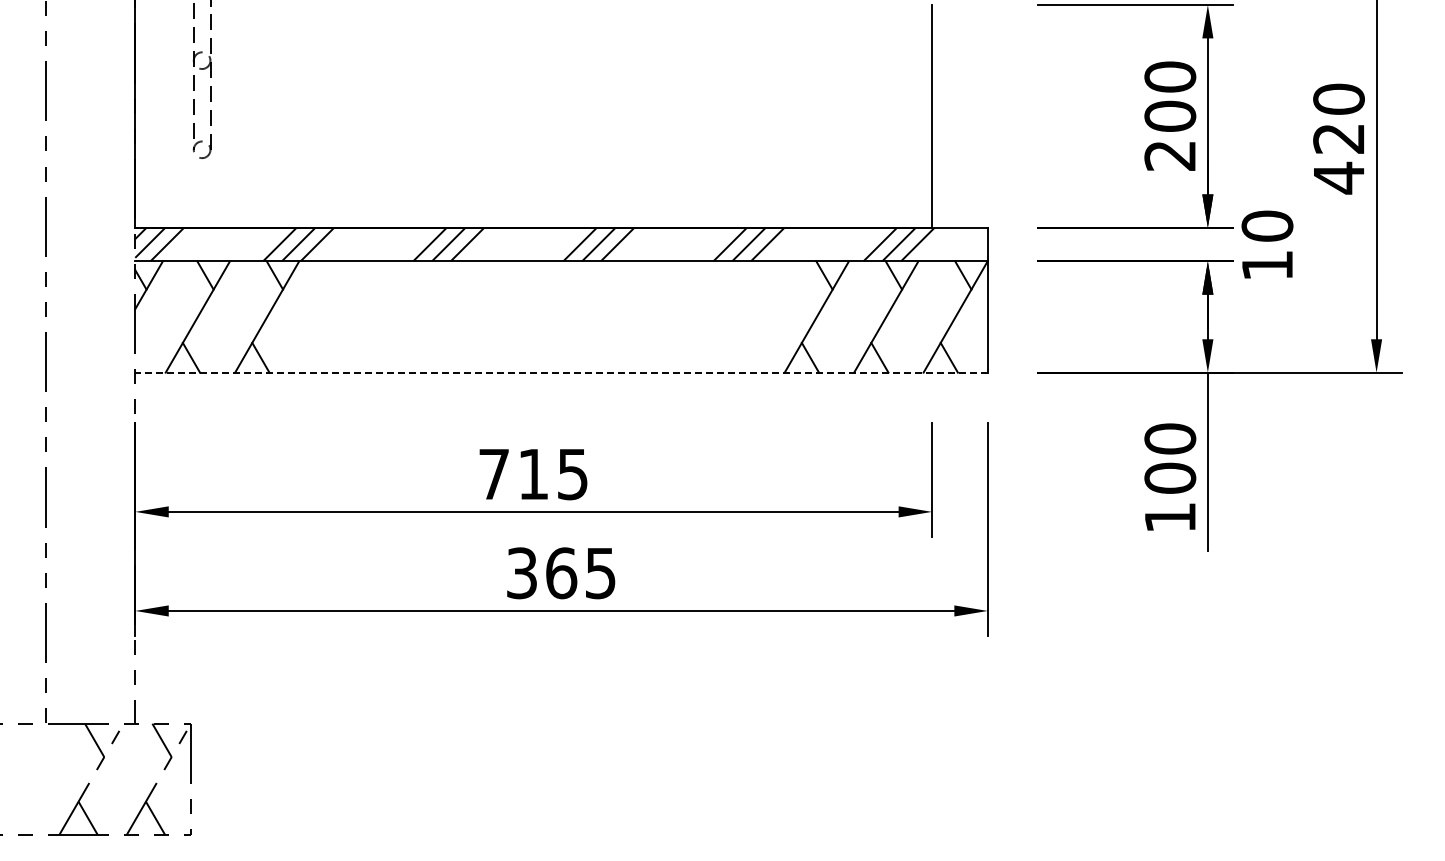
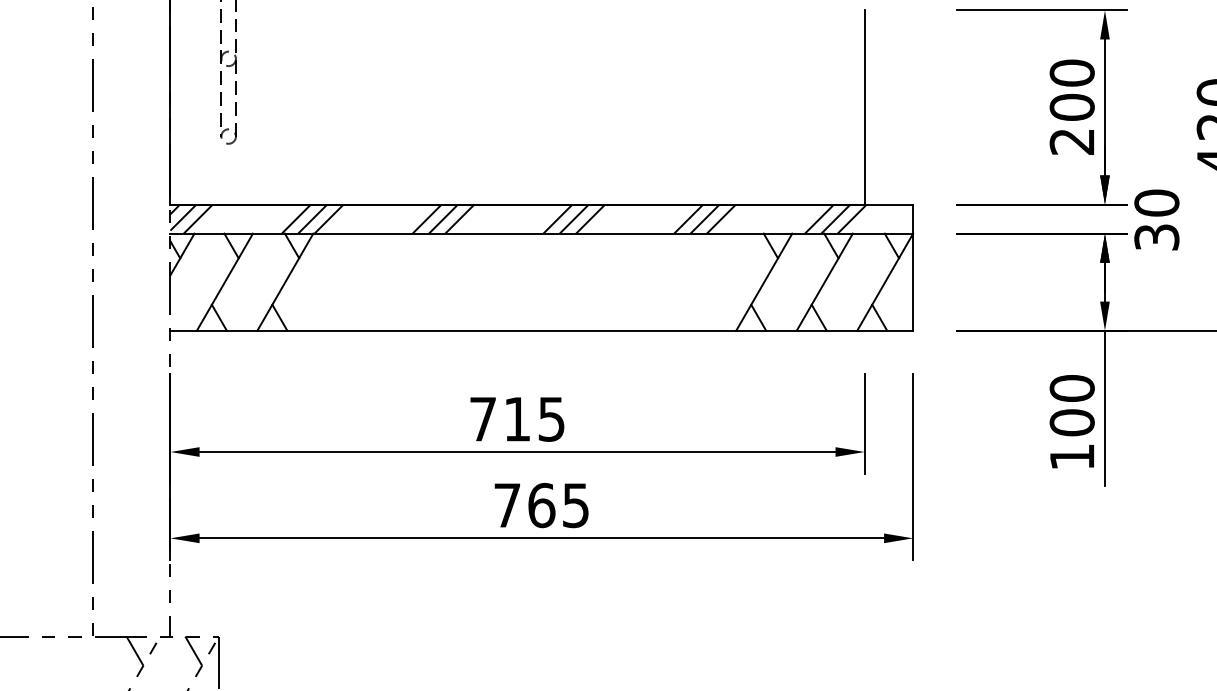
text: (1267, 265) -> (1156, 237), 10 -> 30
line: (561, 372) -> (541, 330), dashed -> solid
text: (521, 573) -> (506, 505), 365 -> 765

